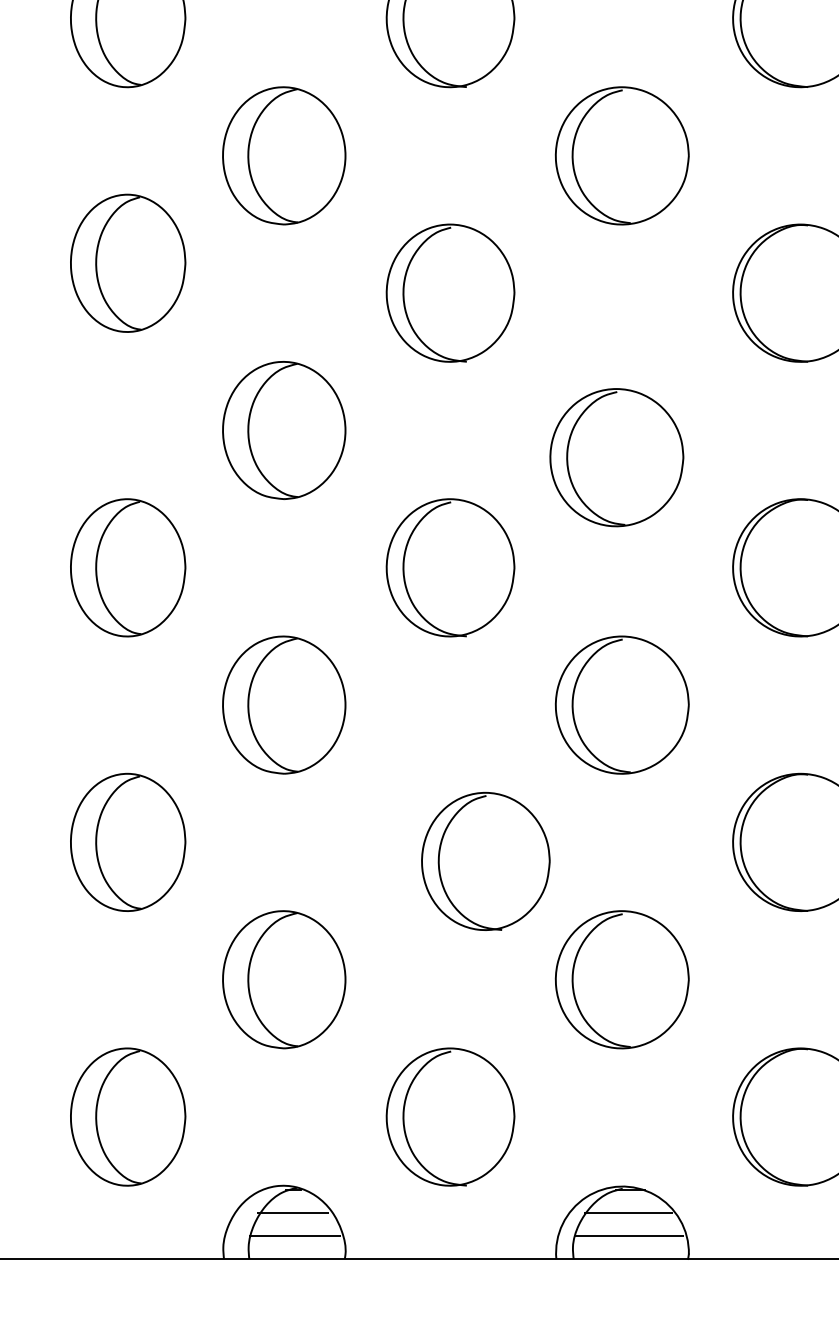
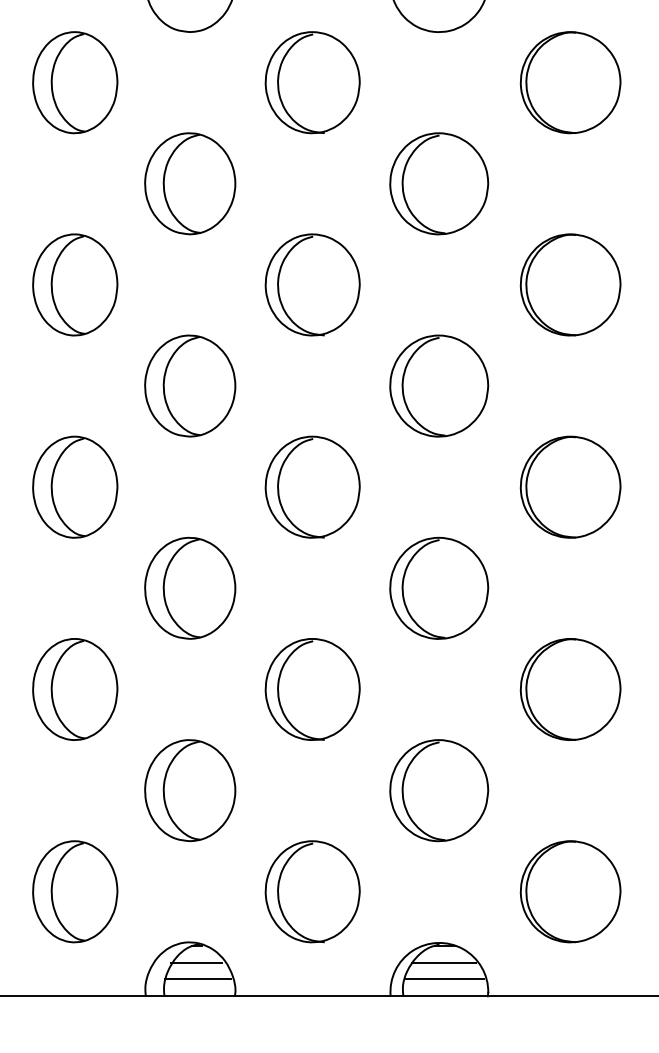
part: (128, 262) -> (75, 284), moved
part: (617, 456) -> (439, 385), moved
part: (485, 861) -> (312, 689), moved

